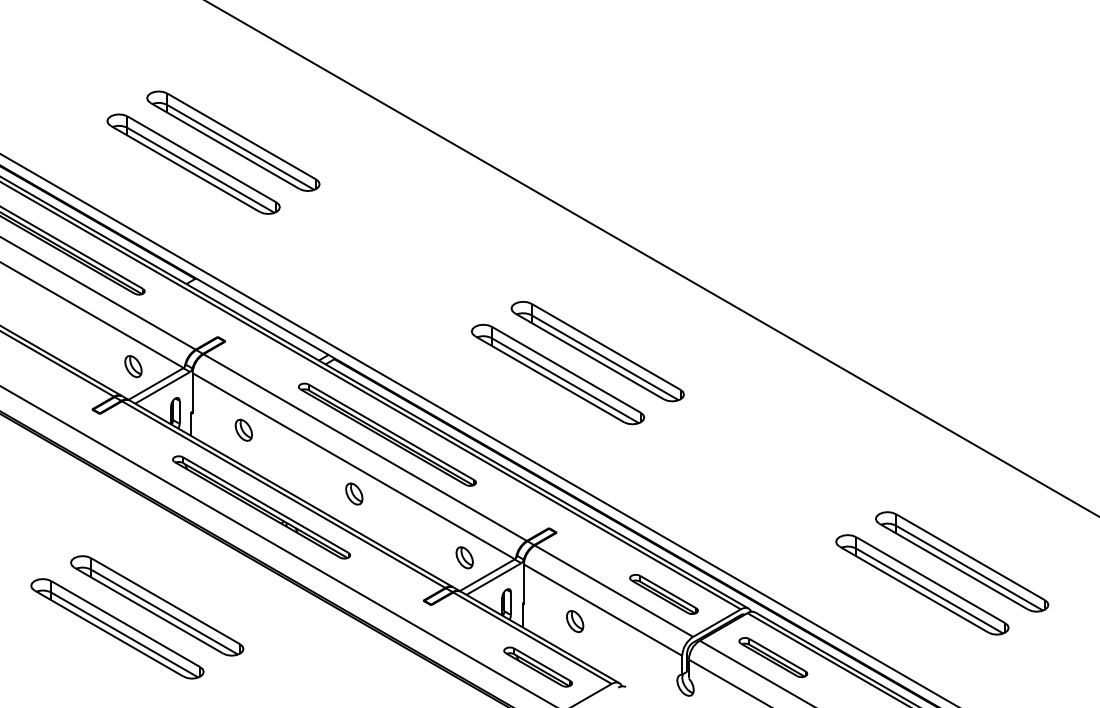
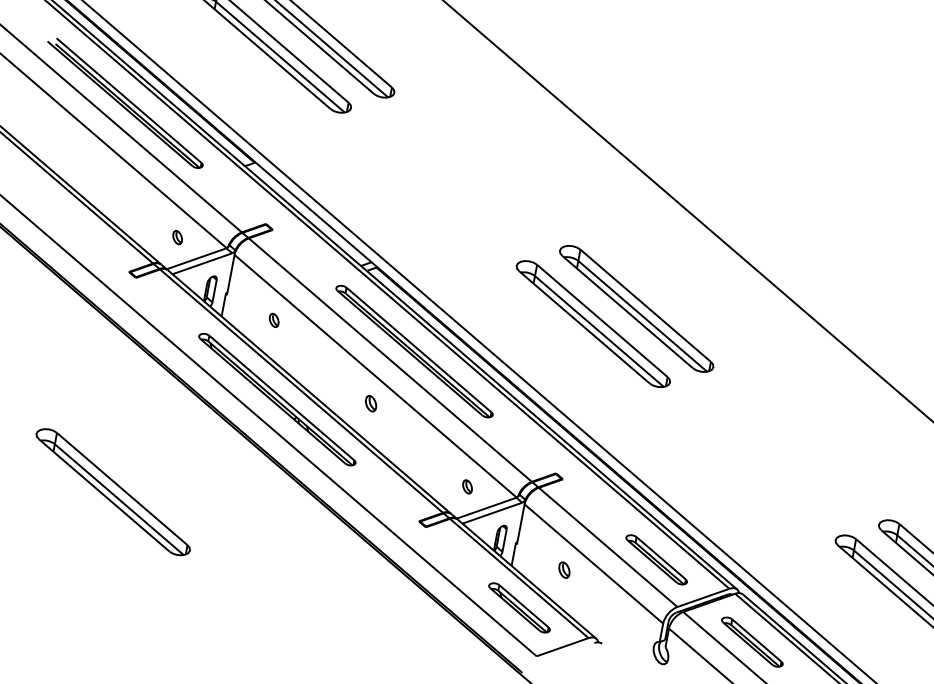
part: (133, 366) -> (177, 237), size x0.6
part: (243, 429) -> (274, 319), size x0.6
part: (354, 493) -> (371, 403), size x0.7
part: (464, 557) -> (467, 486), size x0.6
part: (157, 605) -> (156, 476), removed
part: (575, 621) -> (564, 570), size x0.7

